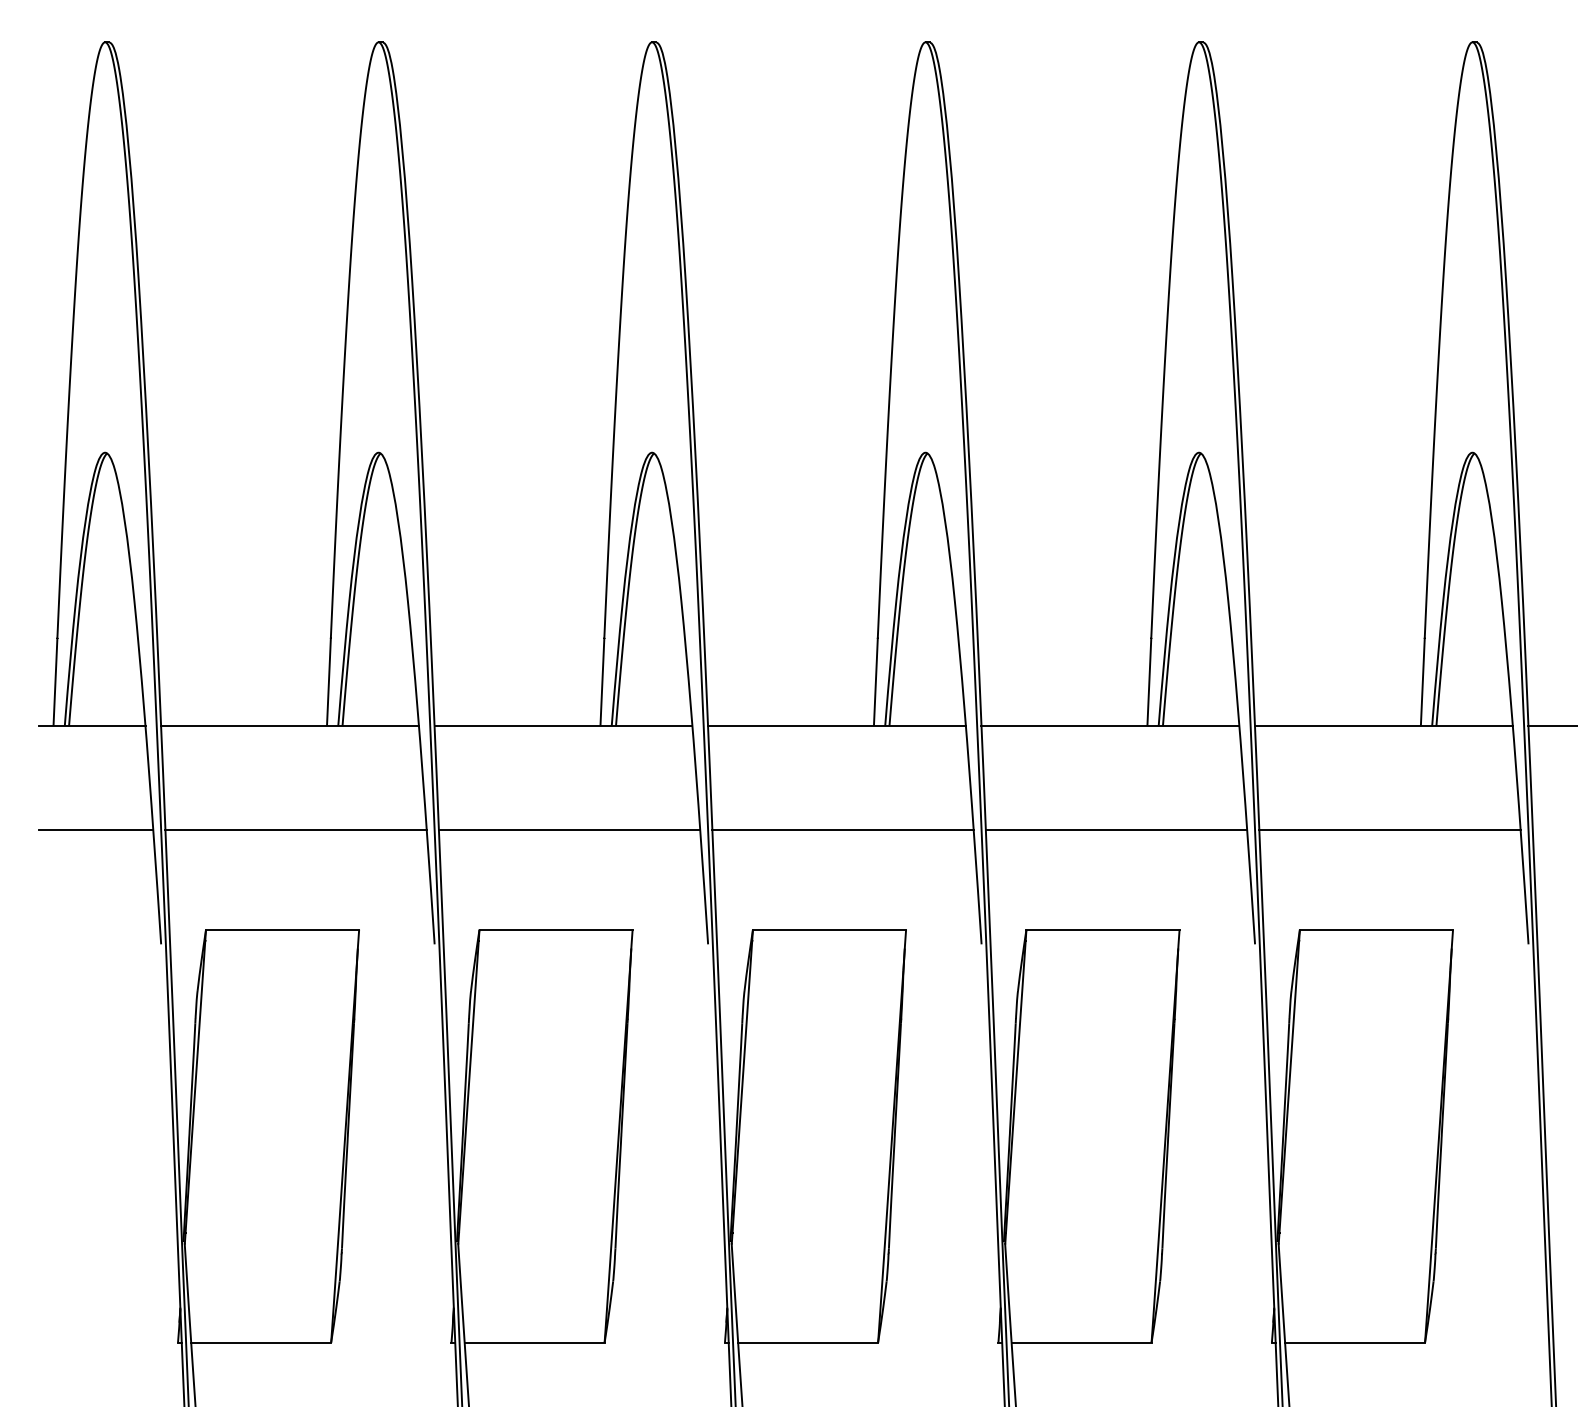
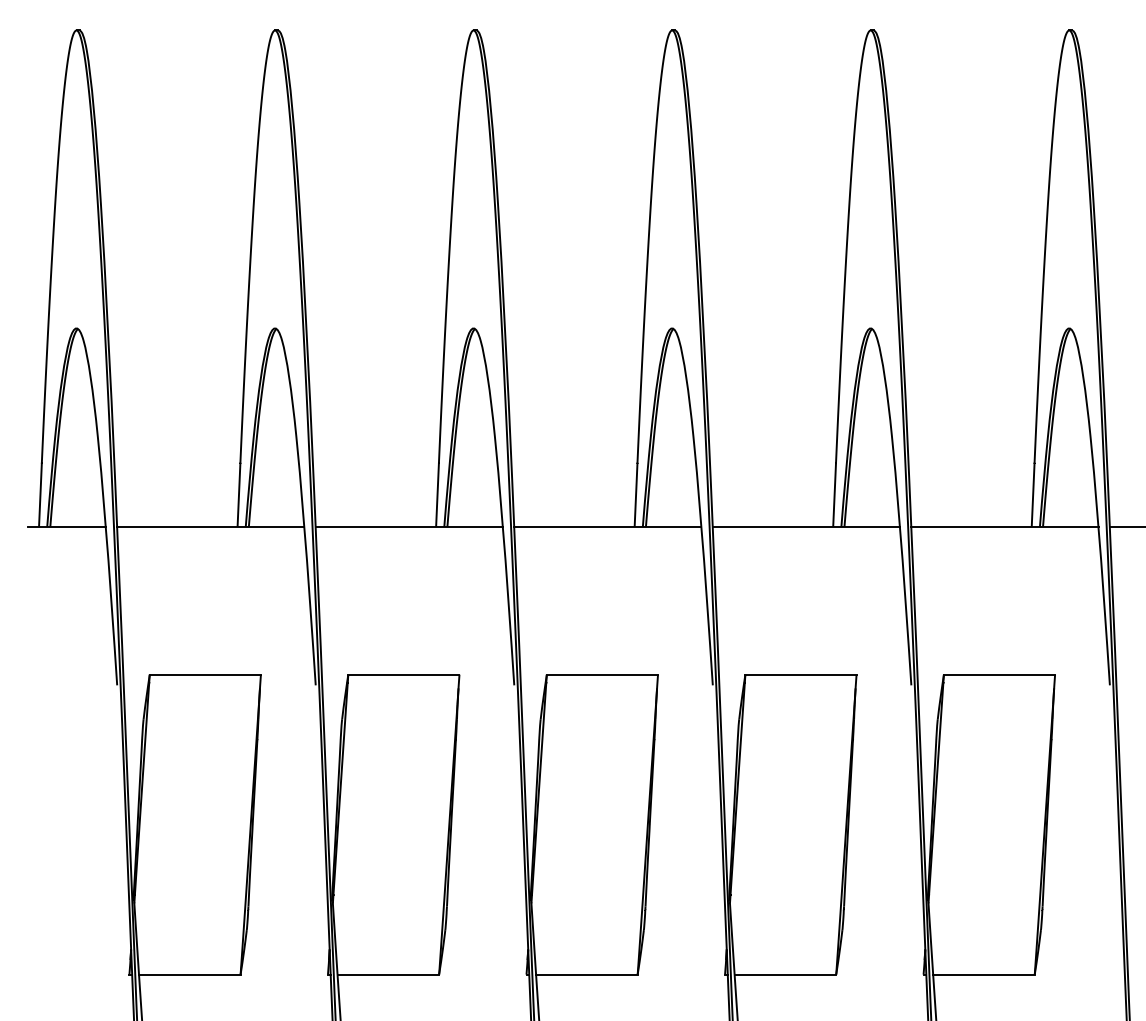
line: (95, 829) -> (69, 601), removed
line: (295, 829) -> (214, 601), removed
line: (569, 829) -> (413, 601), removed
line: (842, 829) -> (611, 601), removed
line: (1116, 829) -> (810, 601), removed
line: (1389, 829) -> (1008, 601), removed

